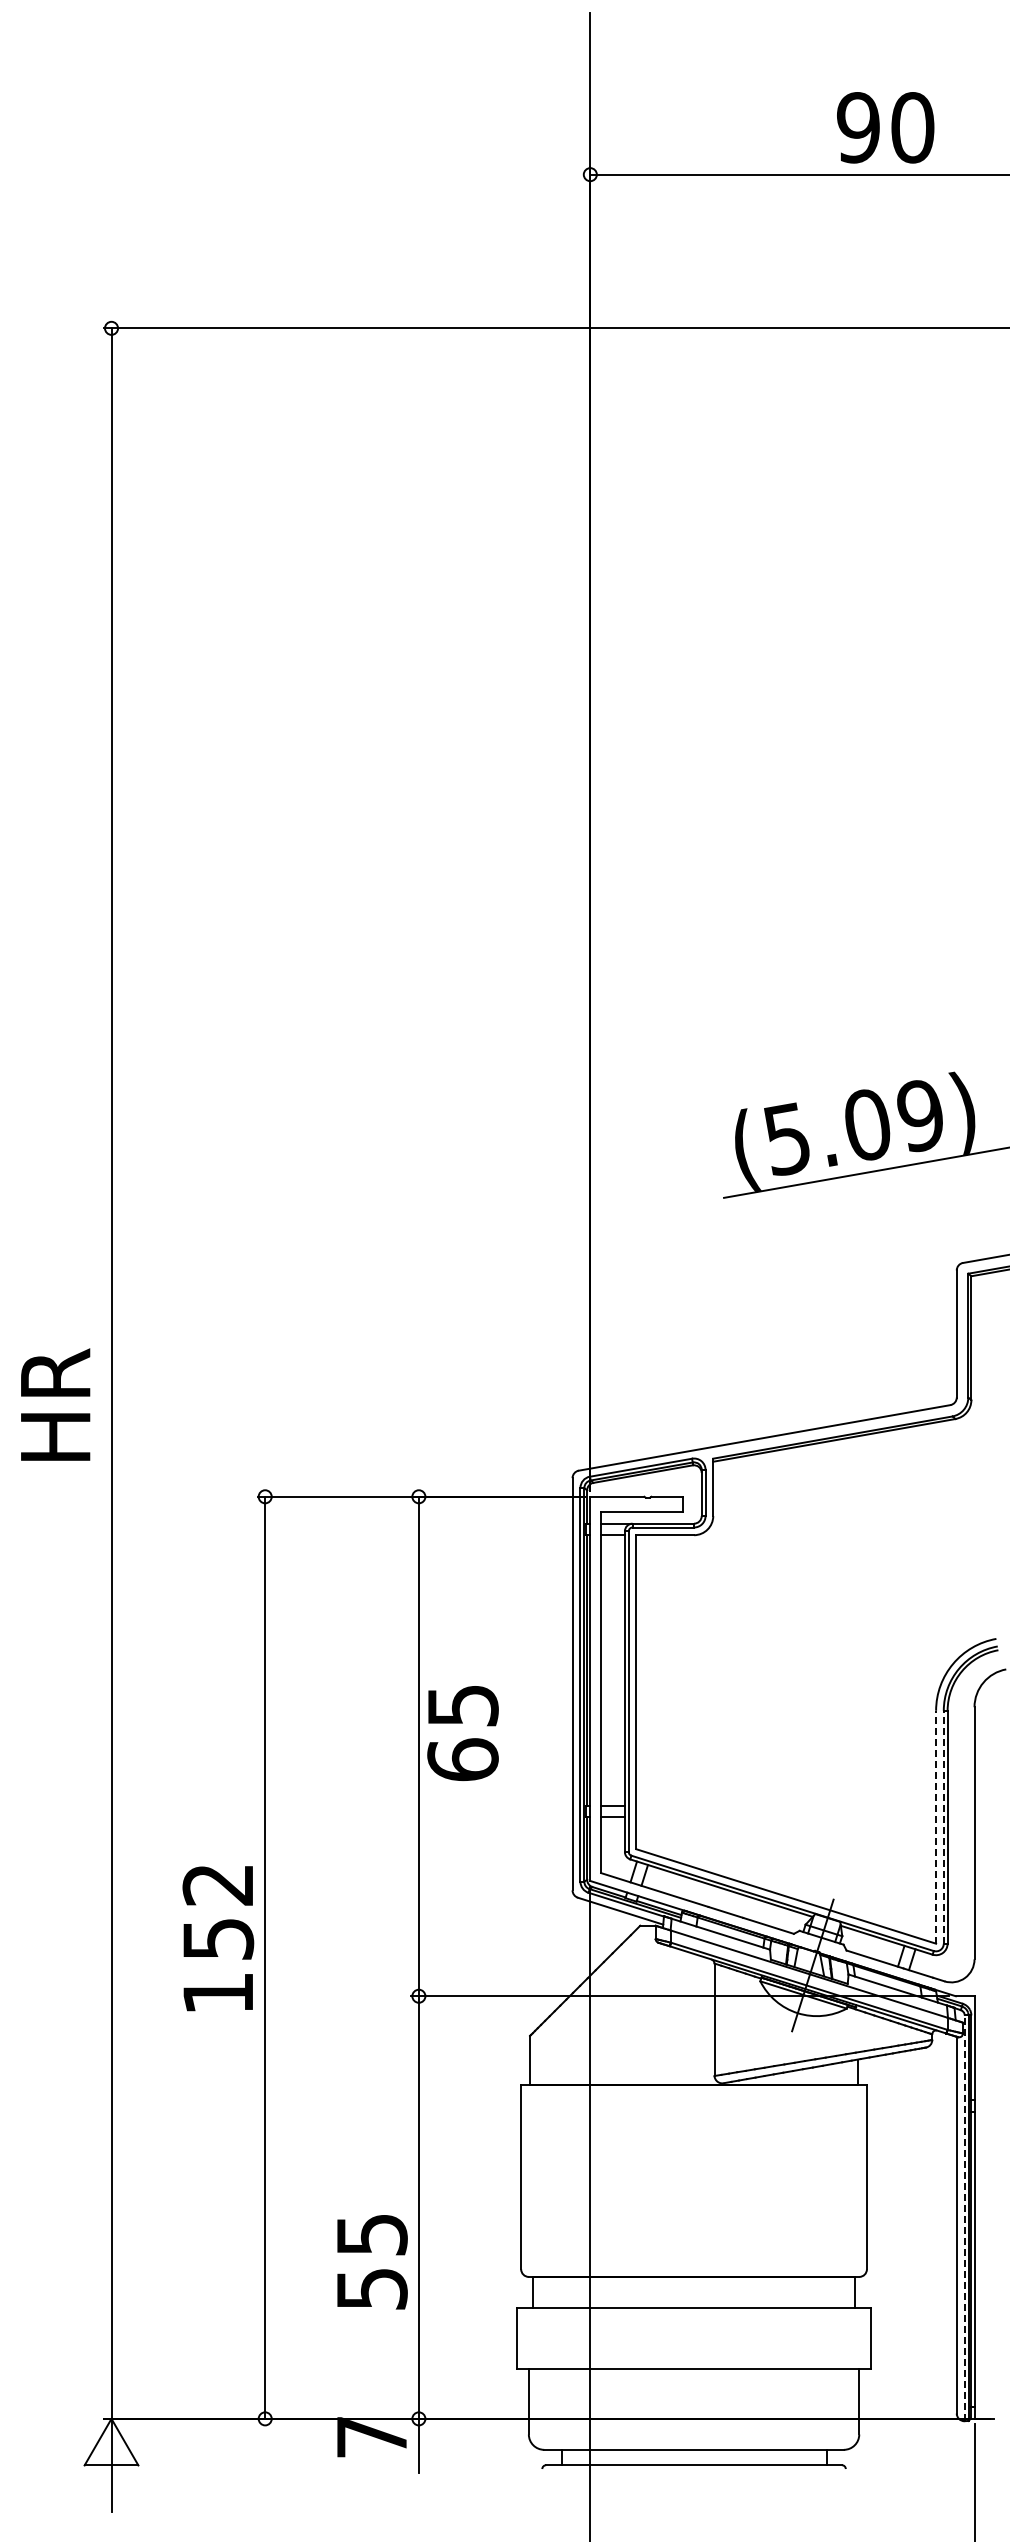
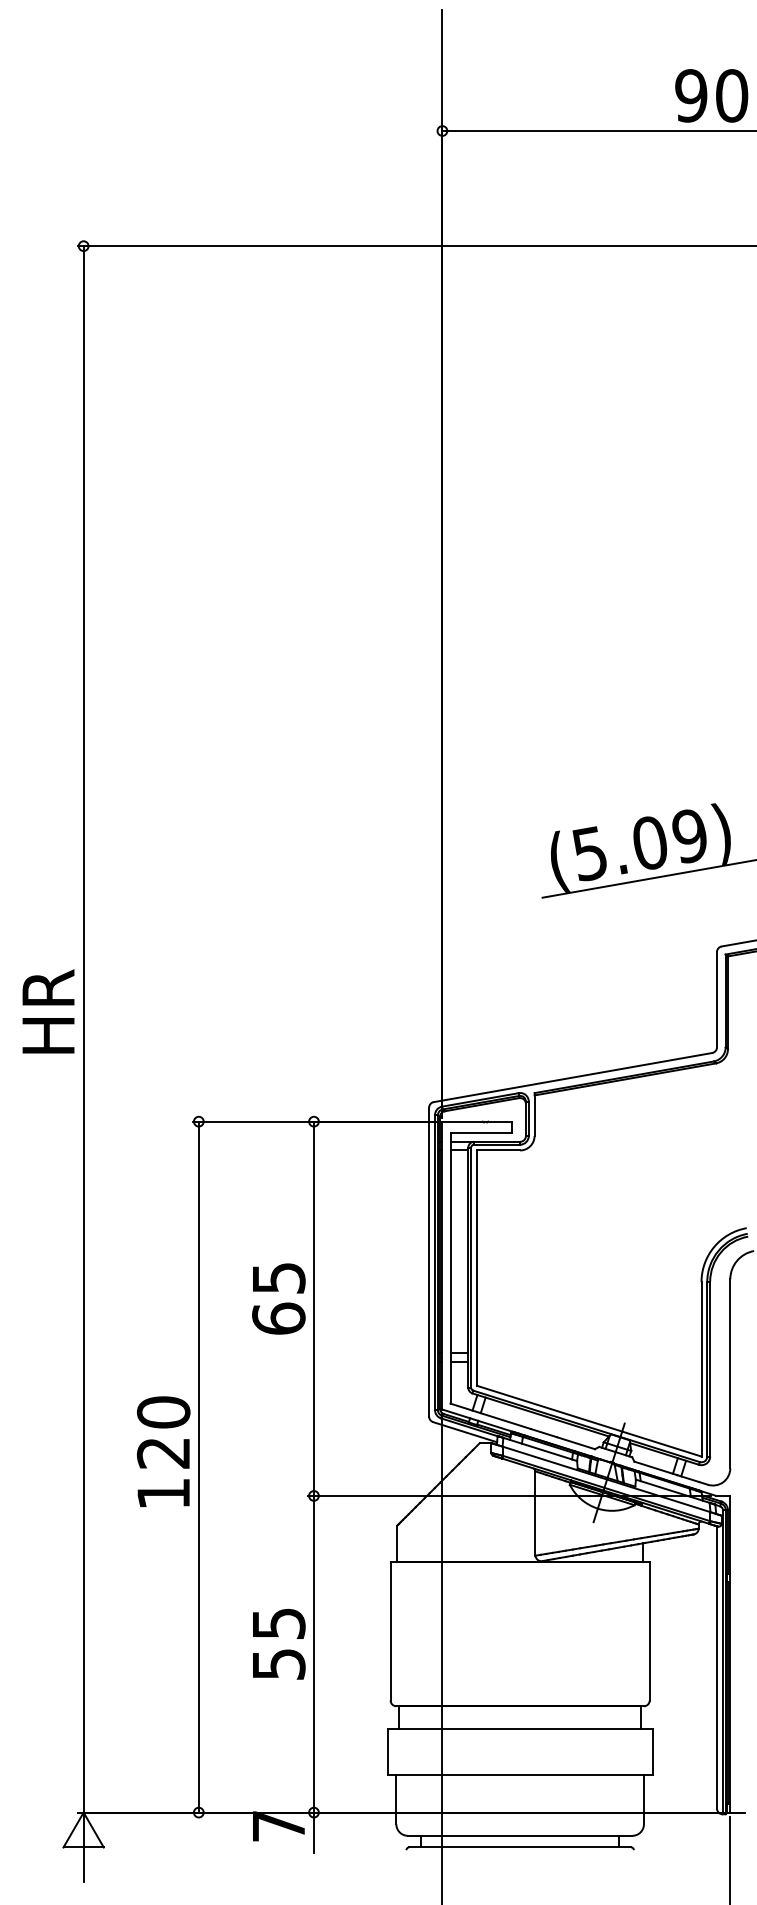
text: (885, 127) -> (711, 95), moved
text: (55, 1404) -> (48, 1011), moved
text: (462, 1733) -> (278, 1299), moved
line: (936, 1826) -> (701, 1368), dashed -> solid
line: (943, 1826) -> (707, 1368), dashed -> solid
text: (218, 1911) -> (163, 1432), 152 -> 120
line: (964, 2218) -> (722, 1662), dashed -> solid
text: (372, 2262) -> (279, 1644), moved

